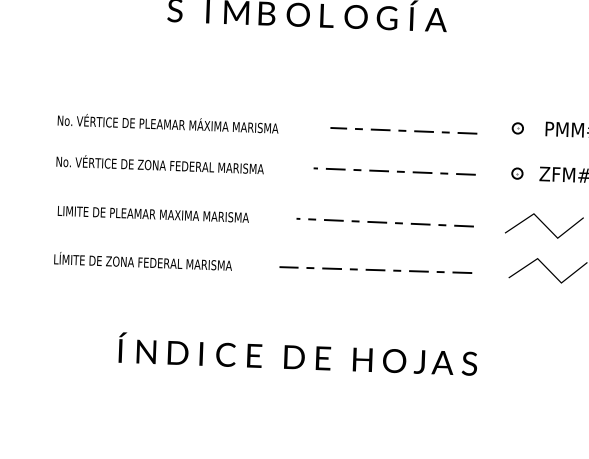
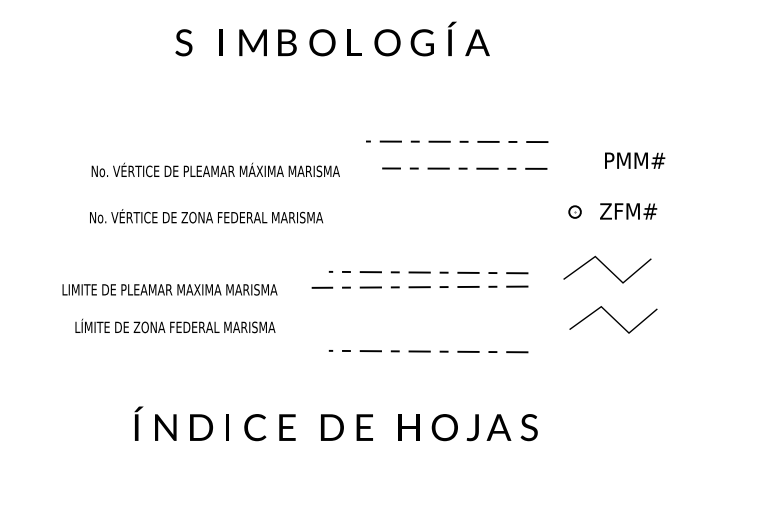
text: (167, 122) -> (215, 169), moved
part: (517, 127) -> (573, 160), removed
line: (403, 130) -> (464, 168), moved
text: (160, 164) -> (206, 216), moved
line: (396, 171) -> (459, 141), moved
text: (153, 214) -> (169, 289), moved
text: (143, 260) -> (175, 325), moved
line: (375, 269) -> (419, 286), moved
line: (382, 292) -> (428, 351), added

